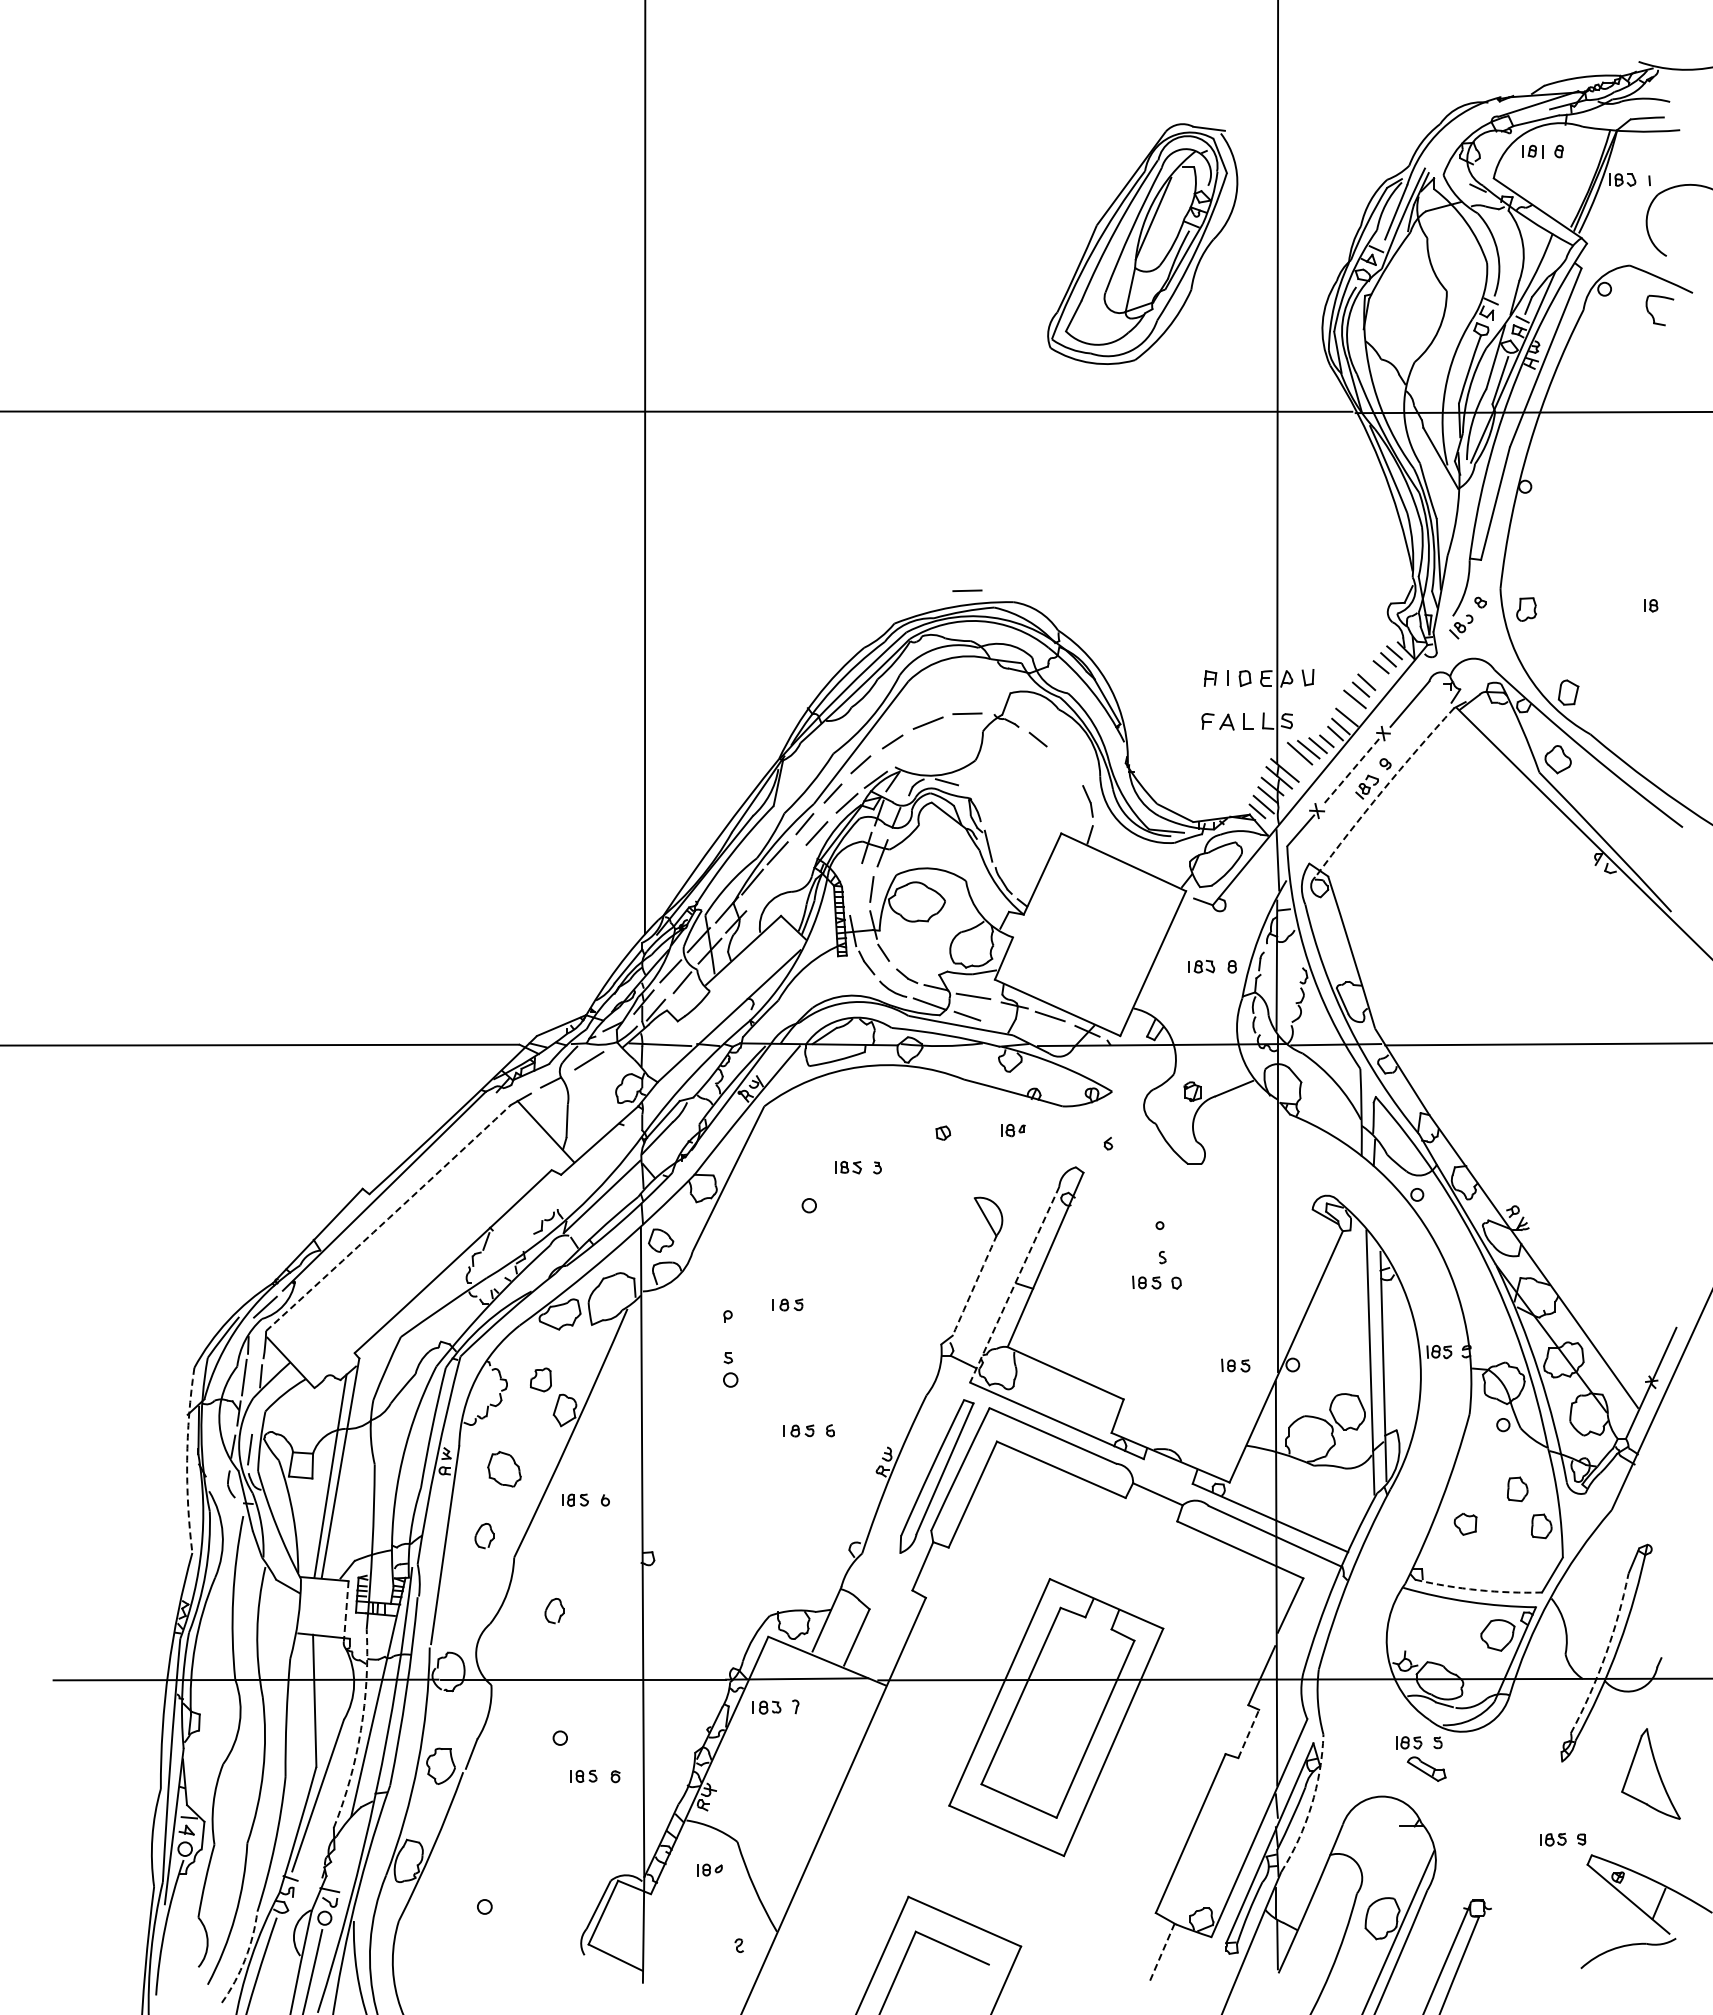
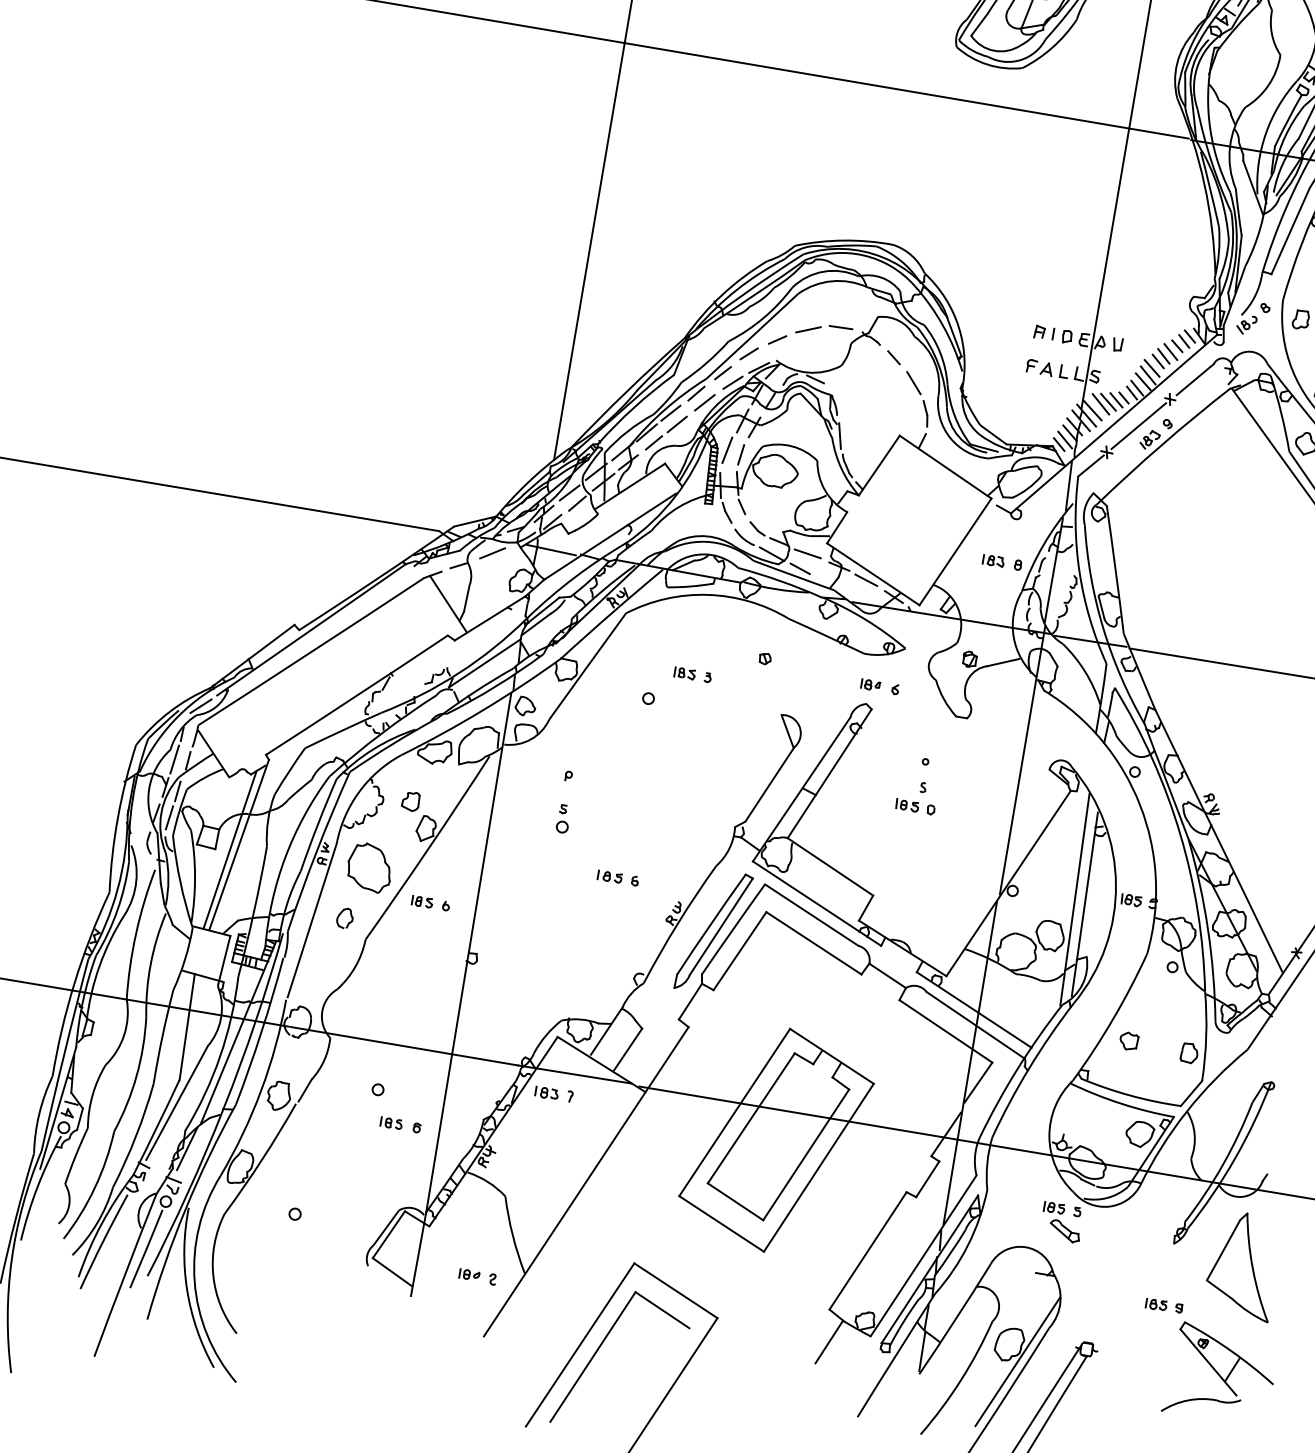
line: (967, 590) -> (857, 229), removed
line: (1374, 675) -> (1170, 351), added
line: (1351, 708) -> (1148, 375), added
line: (1291, 763) -> (1092, 410), added
line: (1067, 766) -> (913, 383), added
line: (1350, 772) -> (1138, 426), dashed -> solid
arc: (1382, 790) -> (1161, 444), dashed -> solid
line: (776, 877) -> (666, 432), added
line: (853, 886) -> (726, 449), added
part: (1013, 1130) -> (870, 685), moved
arc: (388, 1218) -> (311, 652), dashed -> solid
line: (1014, 1284) -> (801, 789), dashed -> solid
arc: (974, 1285) -> (769, 784), dashed -> solid
part: (787, 1304) -> (617, 774), removed
part: (1235, 1365) -> (966, 883), removed
line: (254, 1415) -> (177, 791), added
arc: (187, 1460) -> (118, 817), dashed -> solid
part: (504, 1469) -> (369, 867), size x1.67
part: (1517, 1489) -> (1175, 1020), removed
arc: (1478, 1590) -> (1130, 1095), dashed -> solid
line: (346, 1611) -> (224, 959), dashed -> solid
part: (559, 1615) -> (393, 991), removed
arc: (1605, 1655) -> (1222, 1164), dashed -> solid
arc: (360, 1730) -> (219, 1056), dashed -> solid
line: (1248, 1733) -> (927, 1178), dashed -> solid
part: (1650, 1773) -> (1242, 1265), size x1.43
arc: (1311, 1806) -> (968, 1245), dashed -> solid
line: (339, 1849) -> (186, 1148), added
part: (709, 1869) -> (469, 1274), moved
line: (1162, 1953) -> (829, 1342), dashed -> solid
arc: (245, 1959) -> (97, 1223), dashed -> solid

